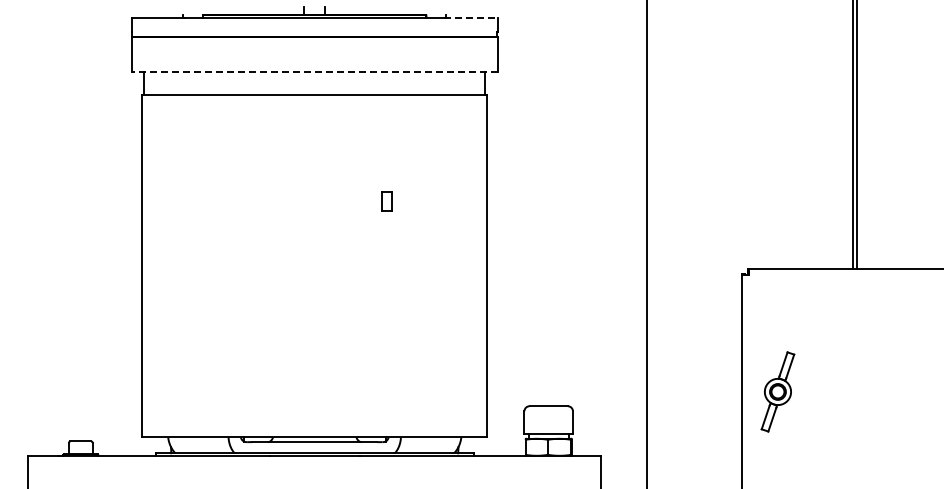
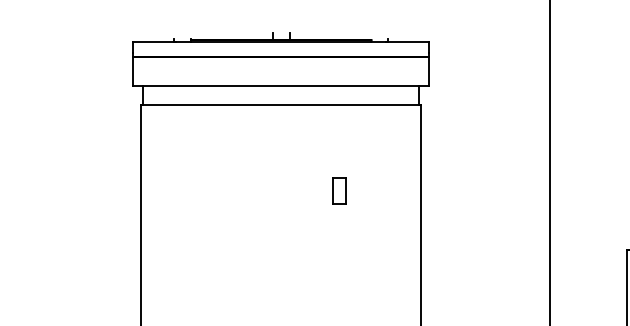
line: (470, 17) -> (407, 41), dashed -> solid
line: (314, 71) -> (280, 85), dashed -> solid
part: (386, 201) -> (339, 190), size x1.67

